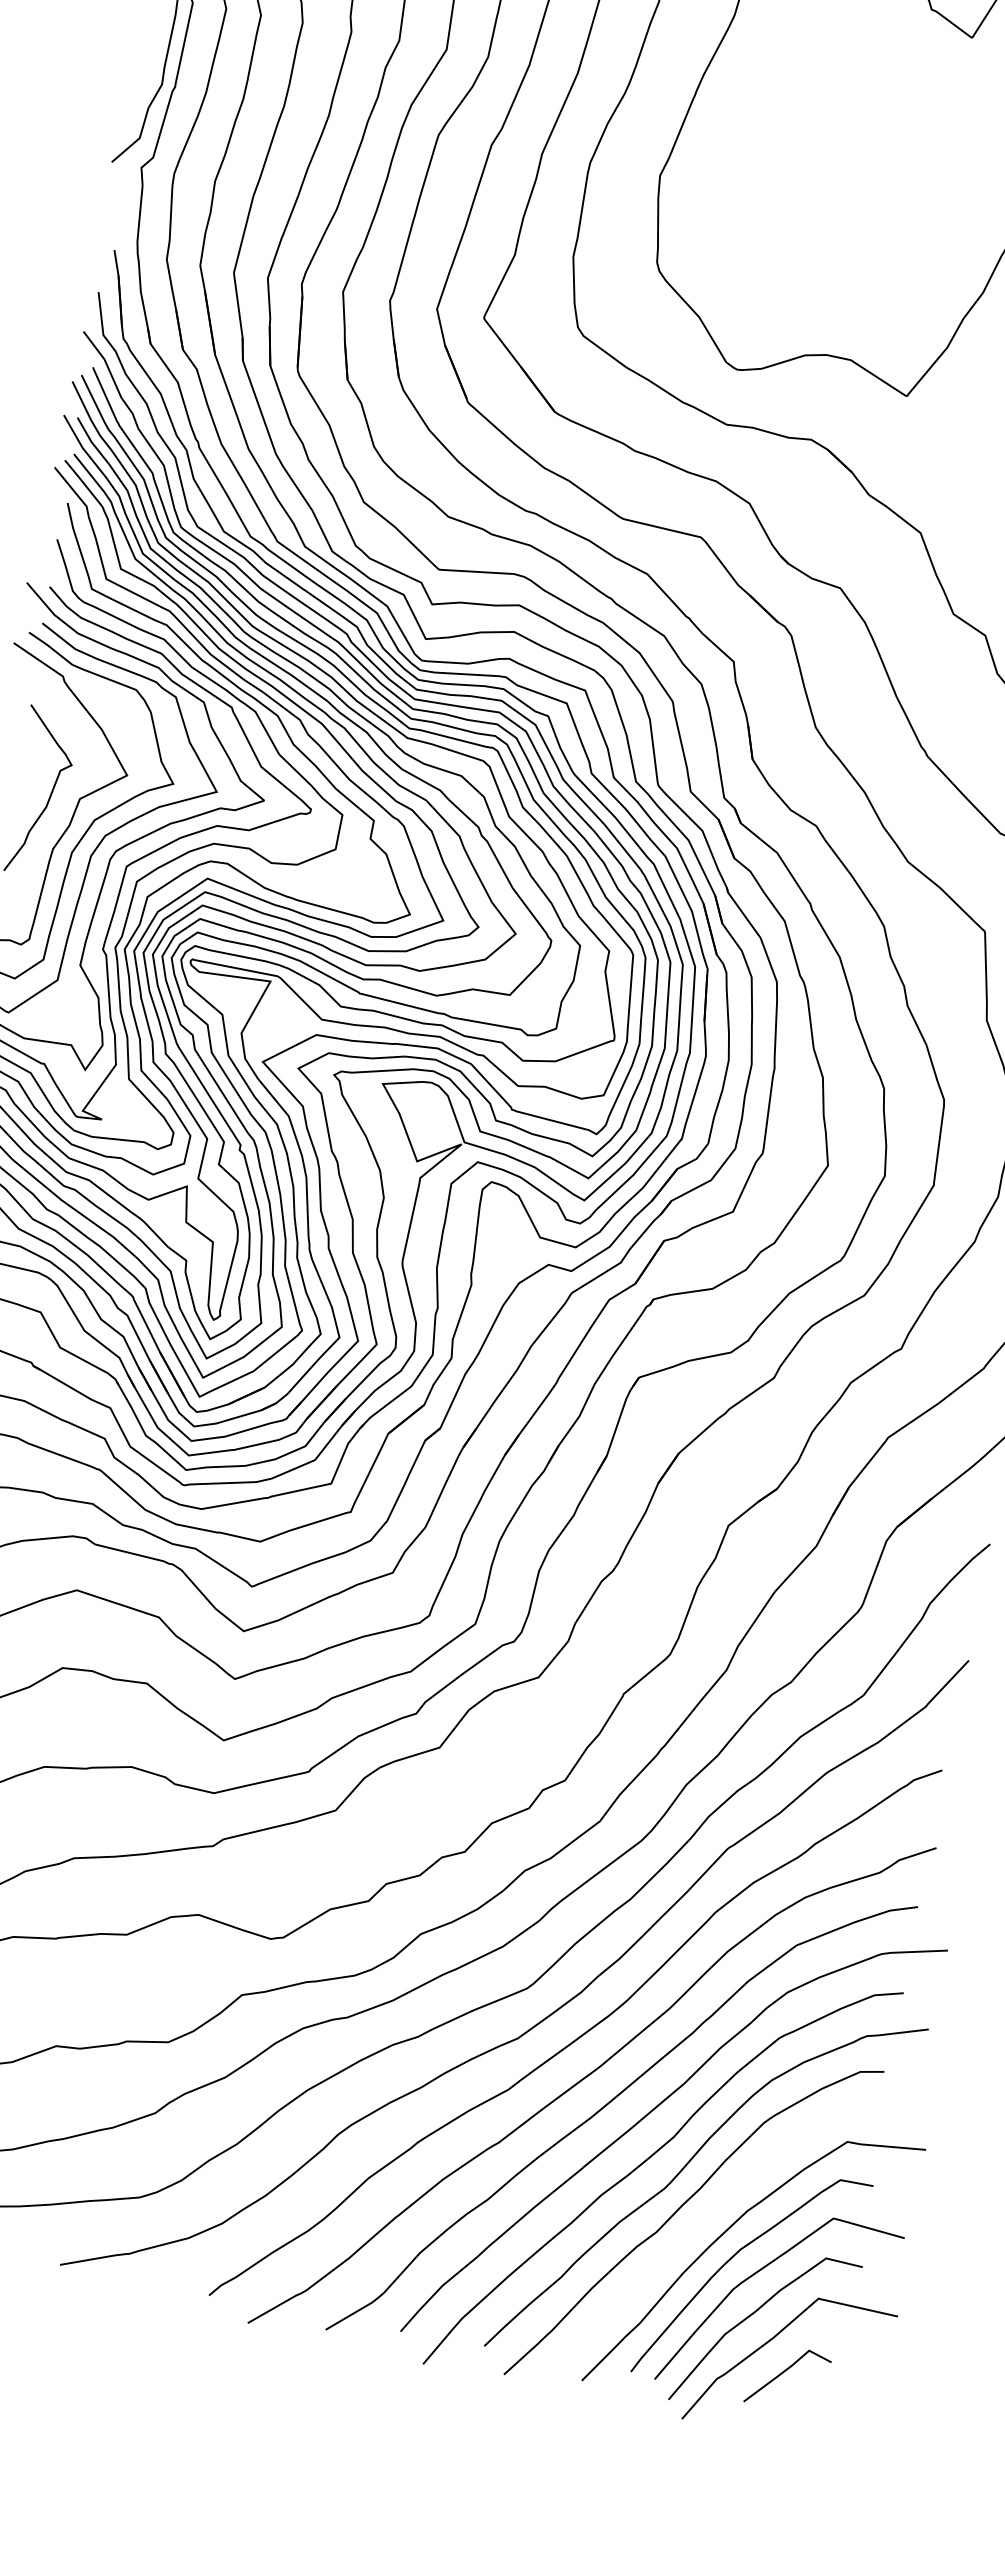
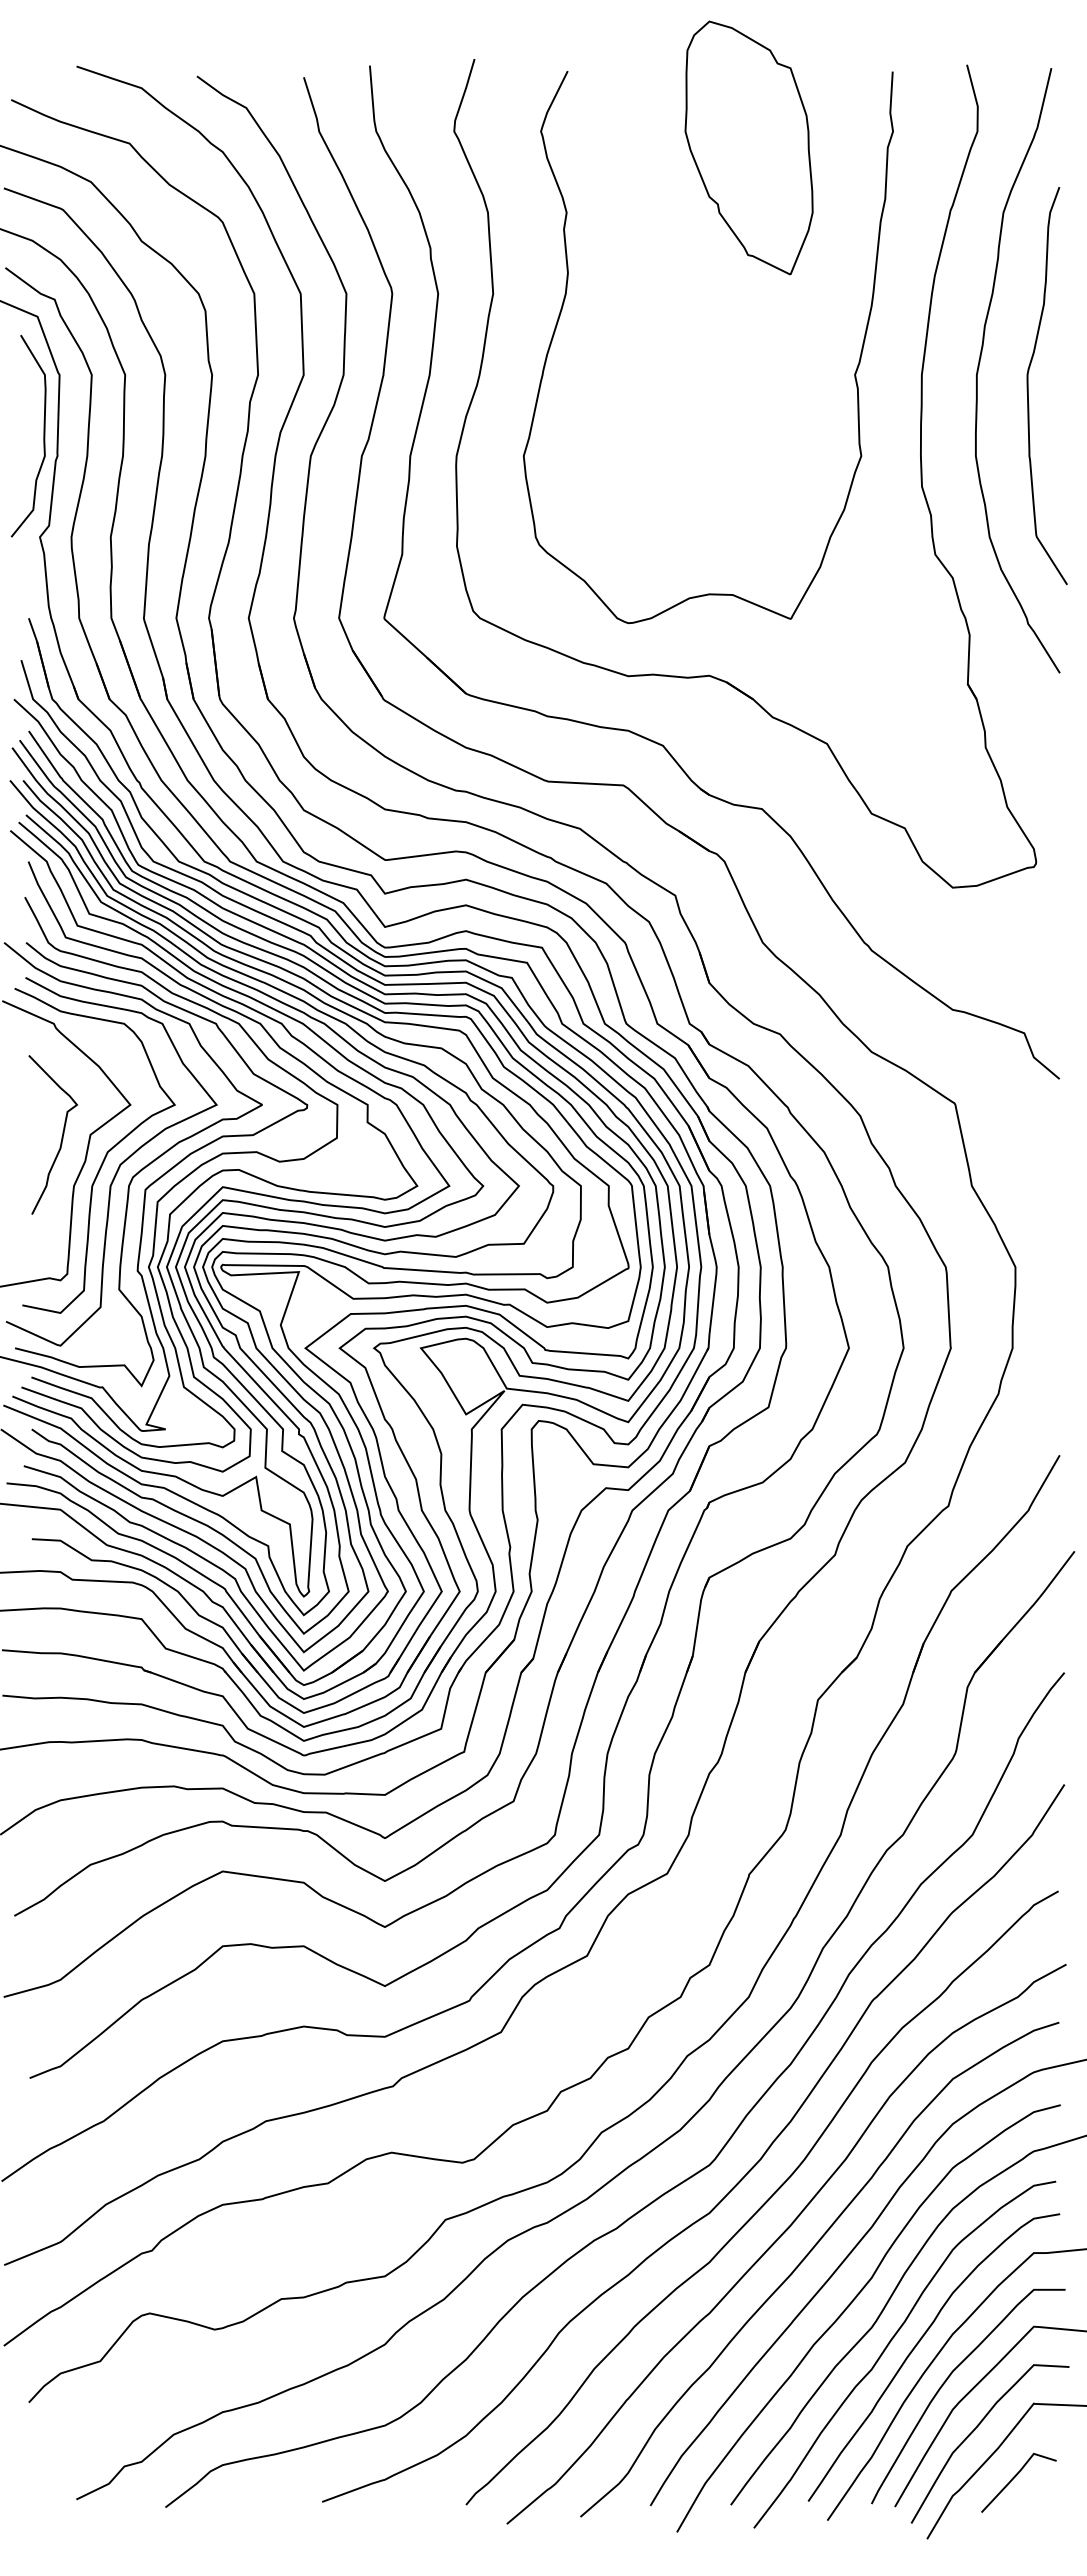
curve: (710, 2214) -> (918, 2344), added

